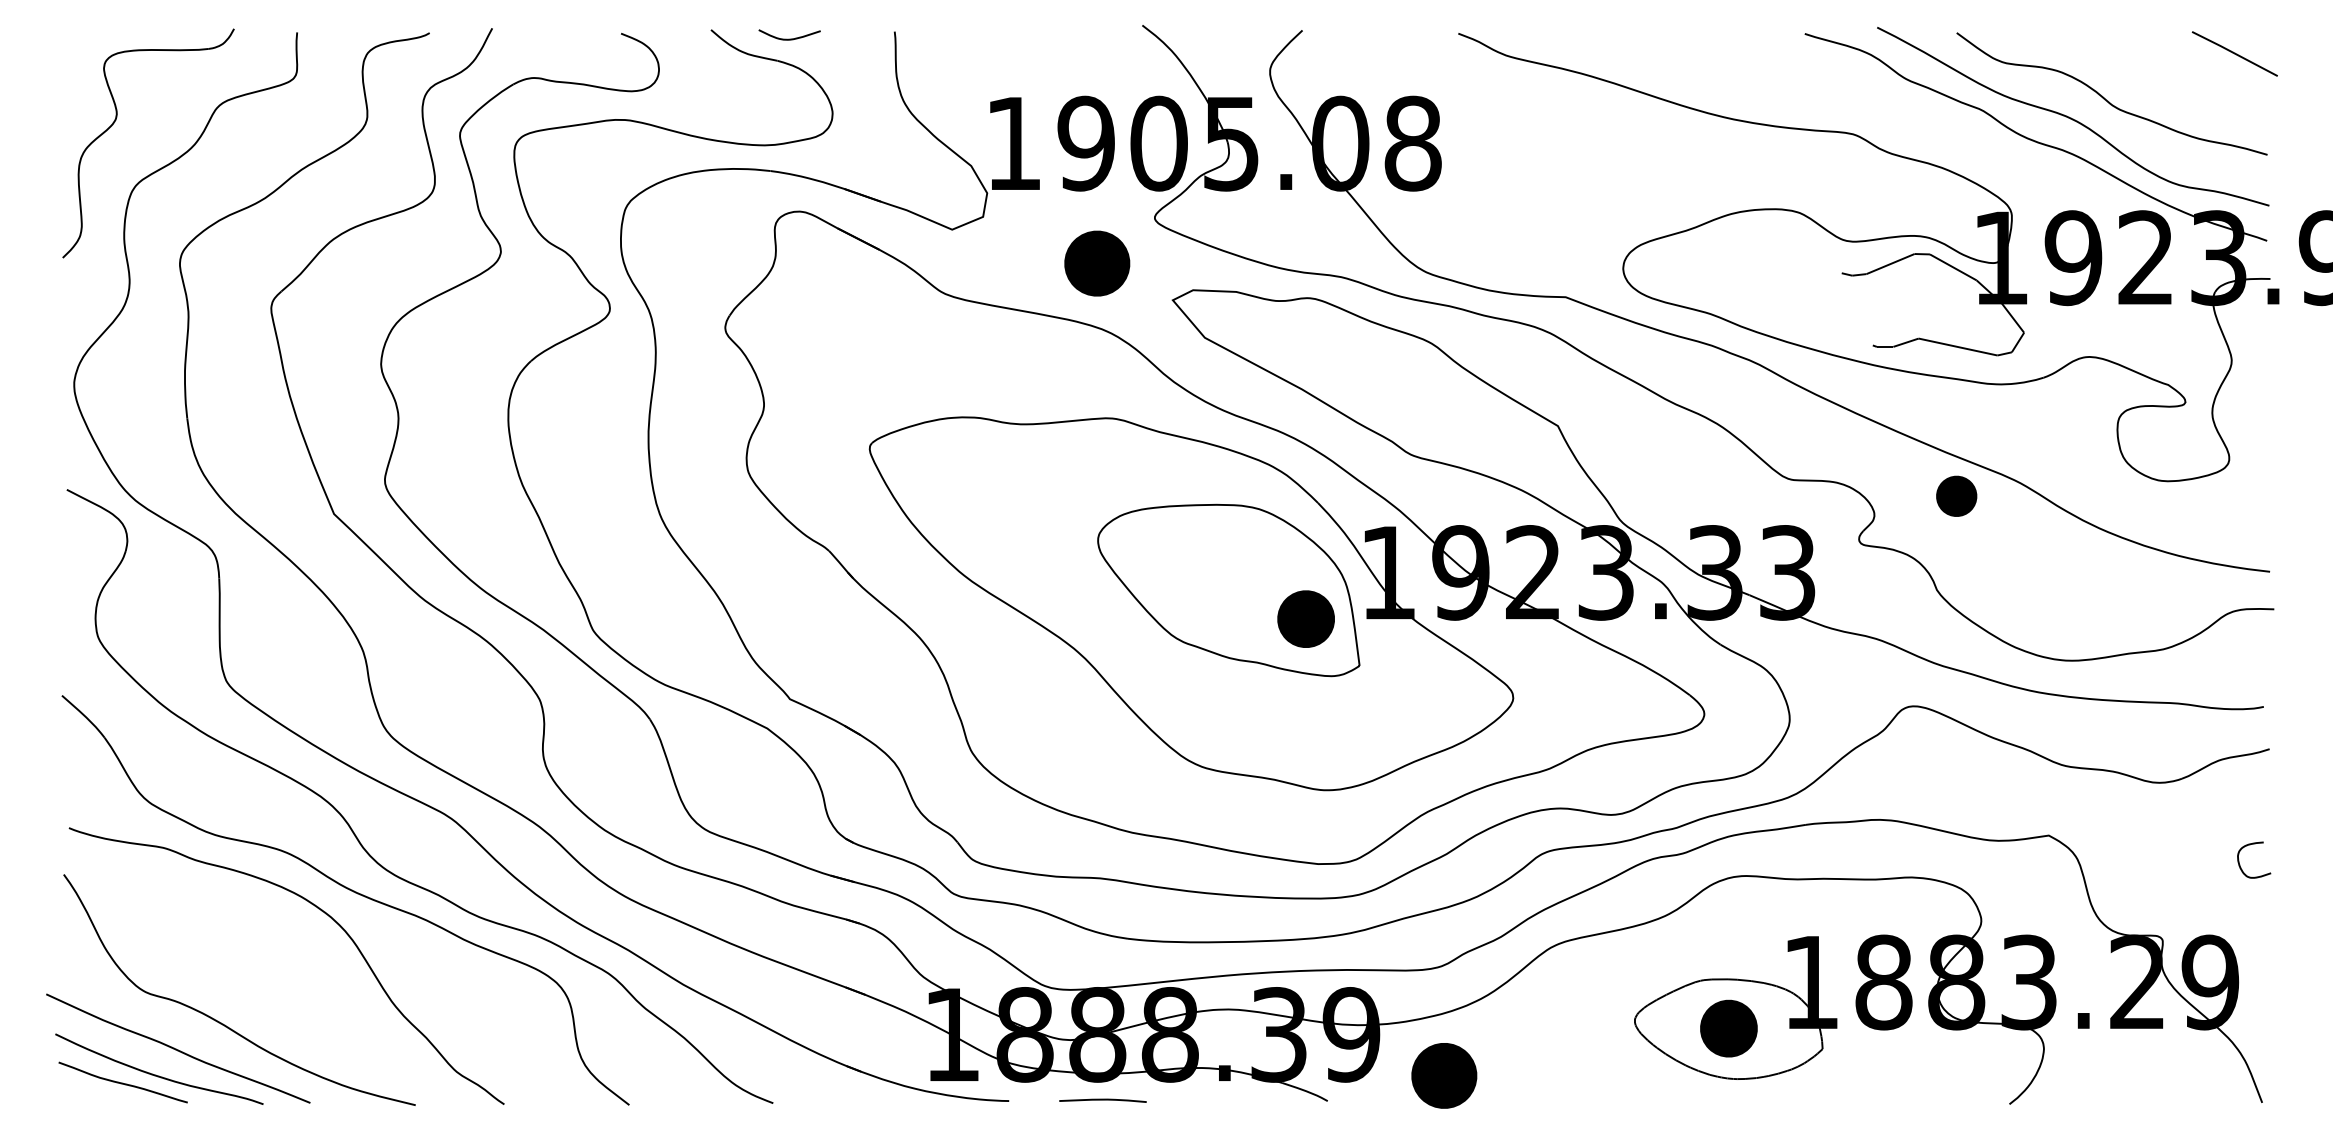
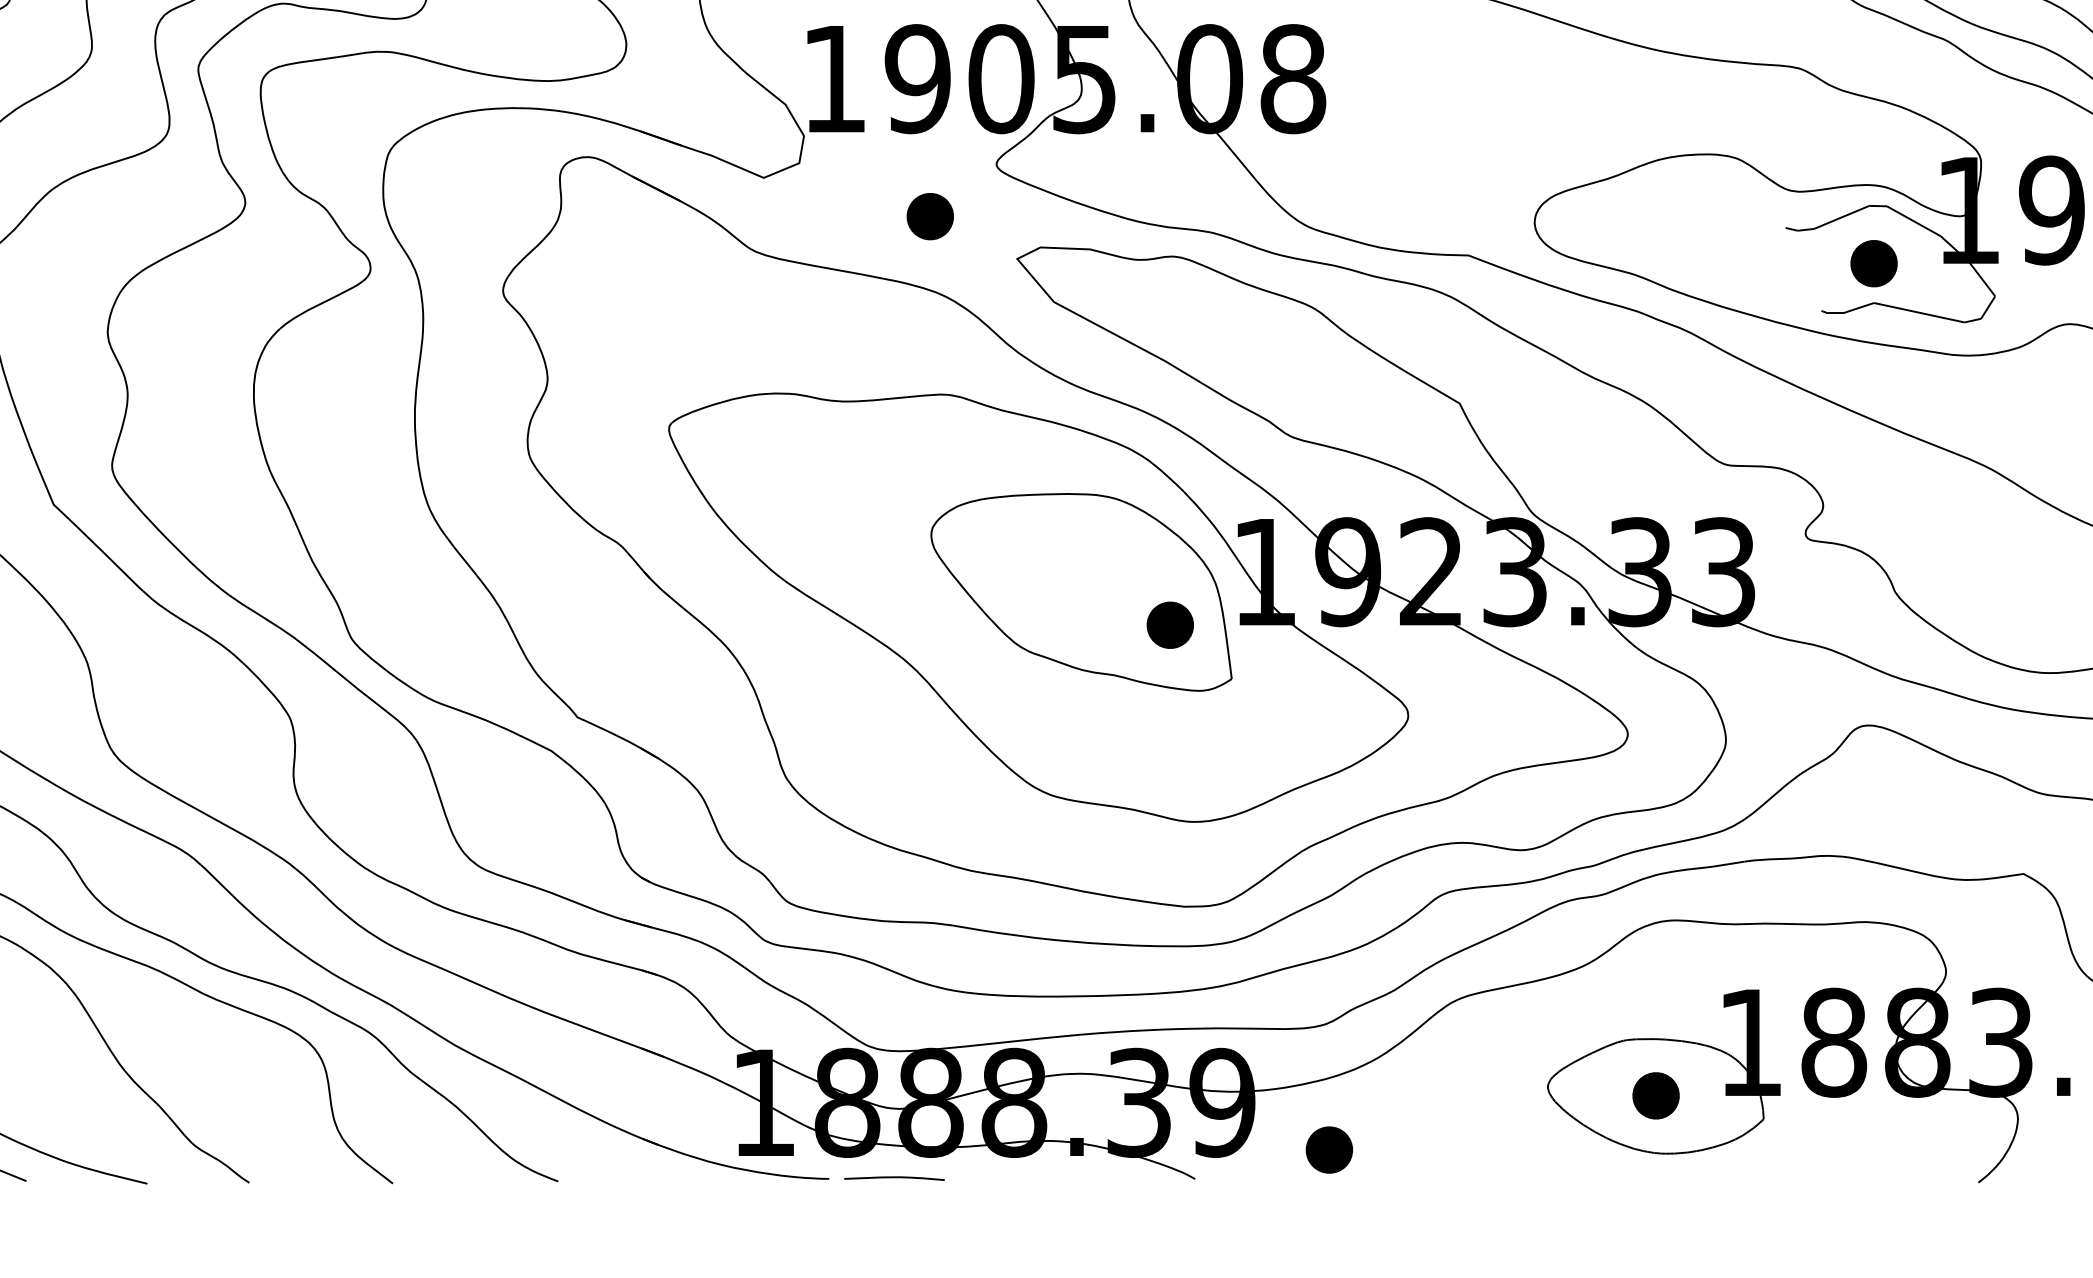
part: (1096, 262) -> (929, 215), size x0.62
part: (1956, 495) -> (1873, 262), moved
part: (1305, 618) -> (1169, 624), size x0.71
part: (1728, 1028) -> (1655, 1095), size x0.71
part: (1444, 1075) -> (1329, 1149), size x0.62
curve: (1102, 1100) -> (893, 1178), moved

